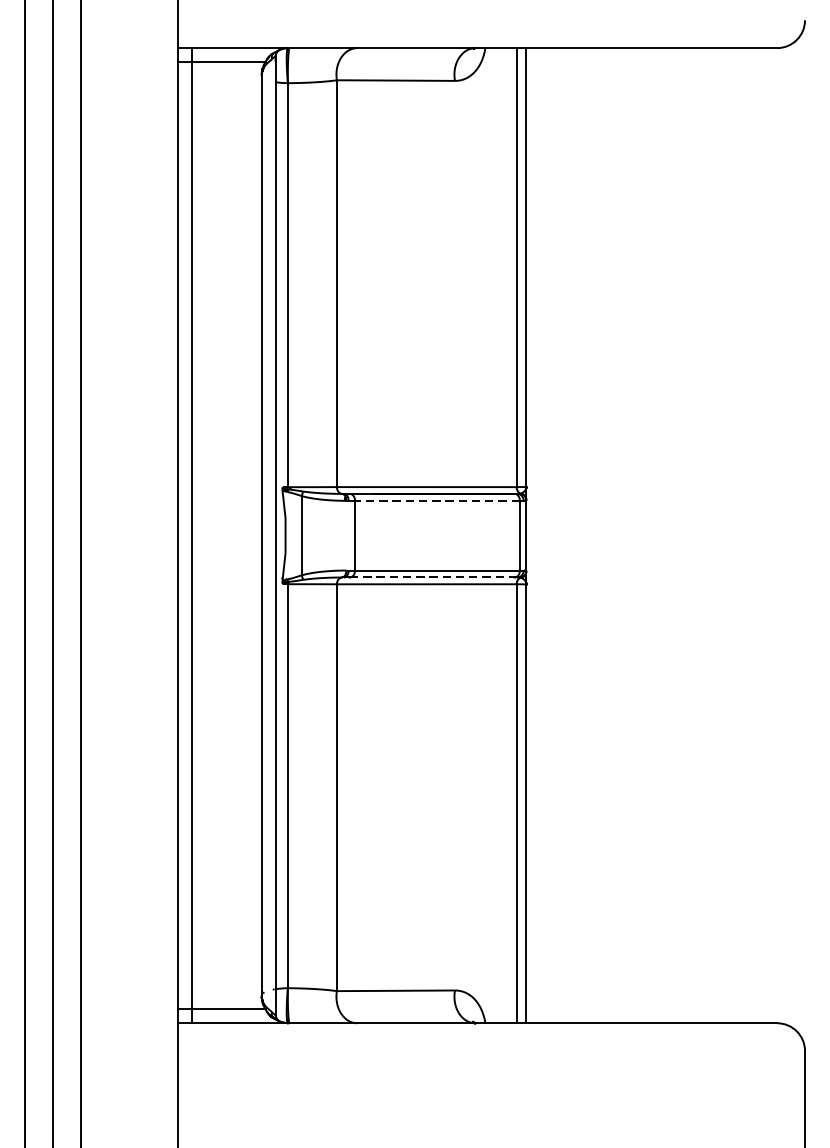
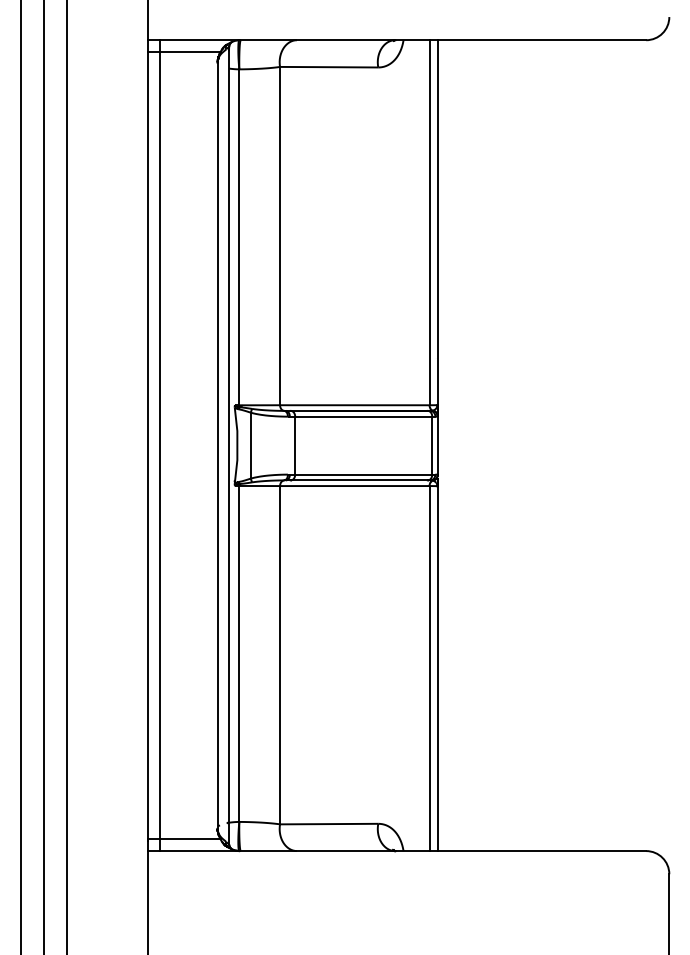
line: (437, 500) -> (363, 416), dashed -> solid
line: (432, 577) -> (359, 480), dashed -> solid

